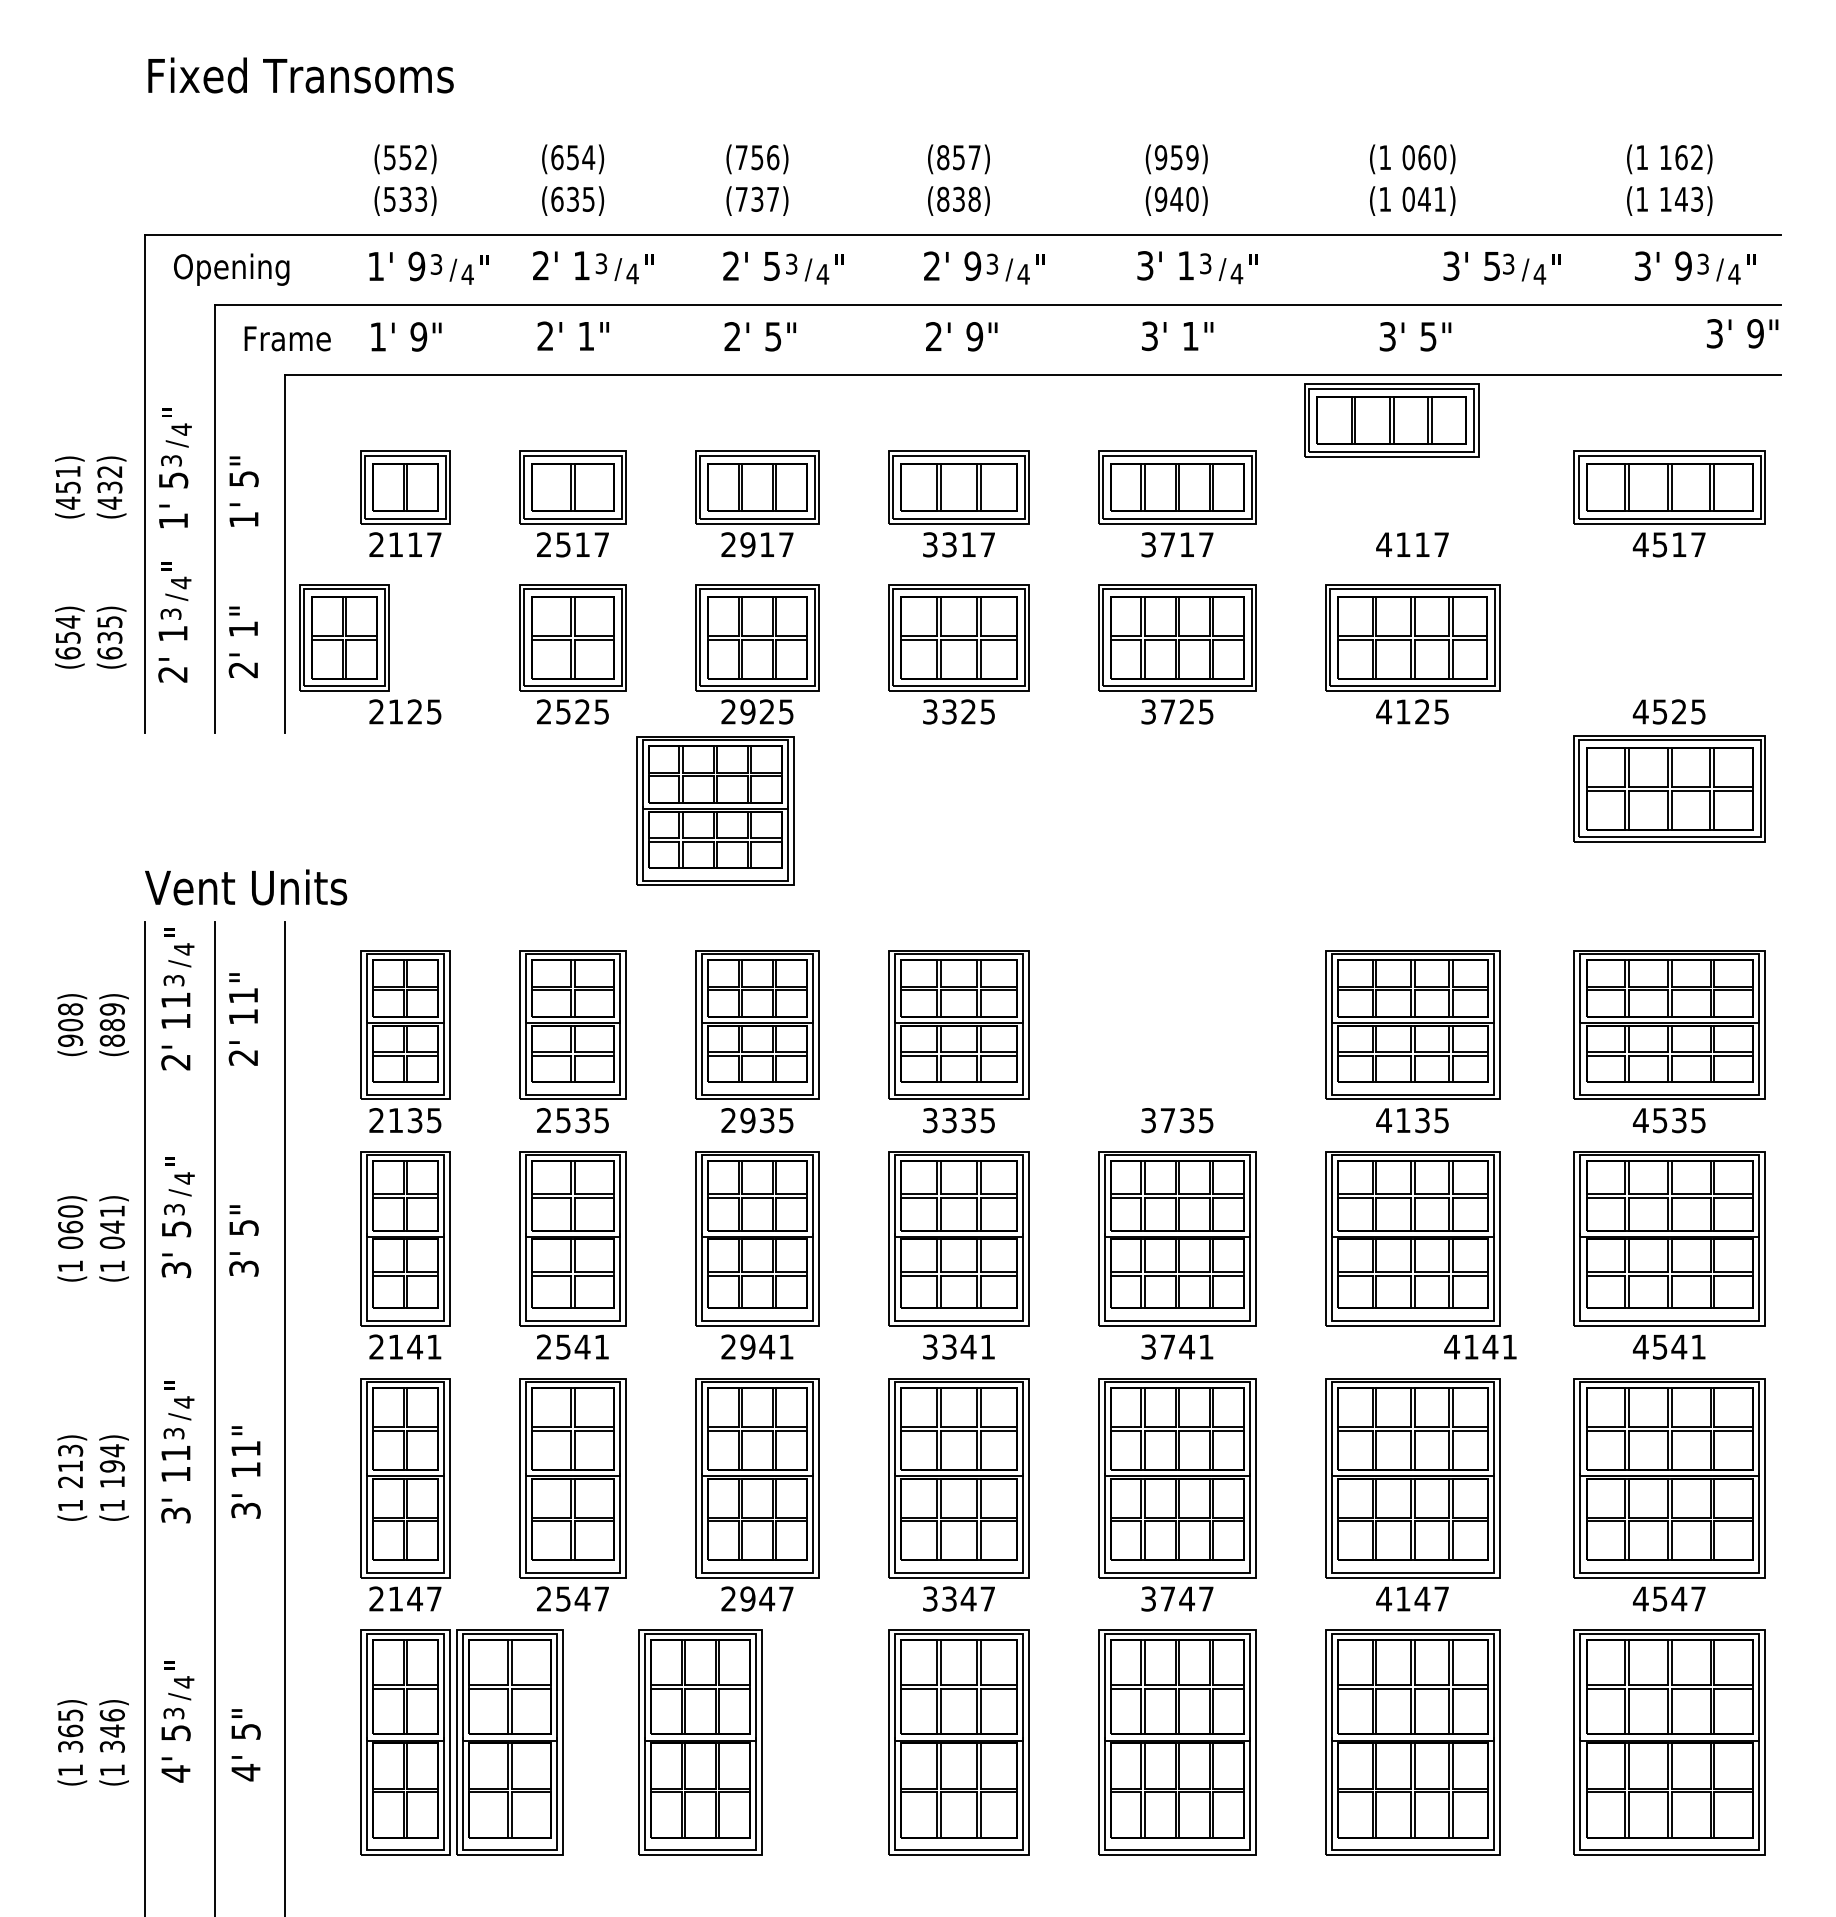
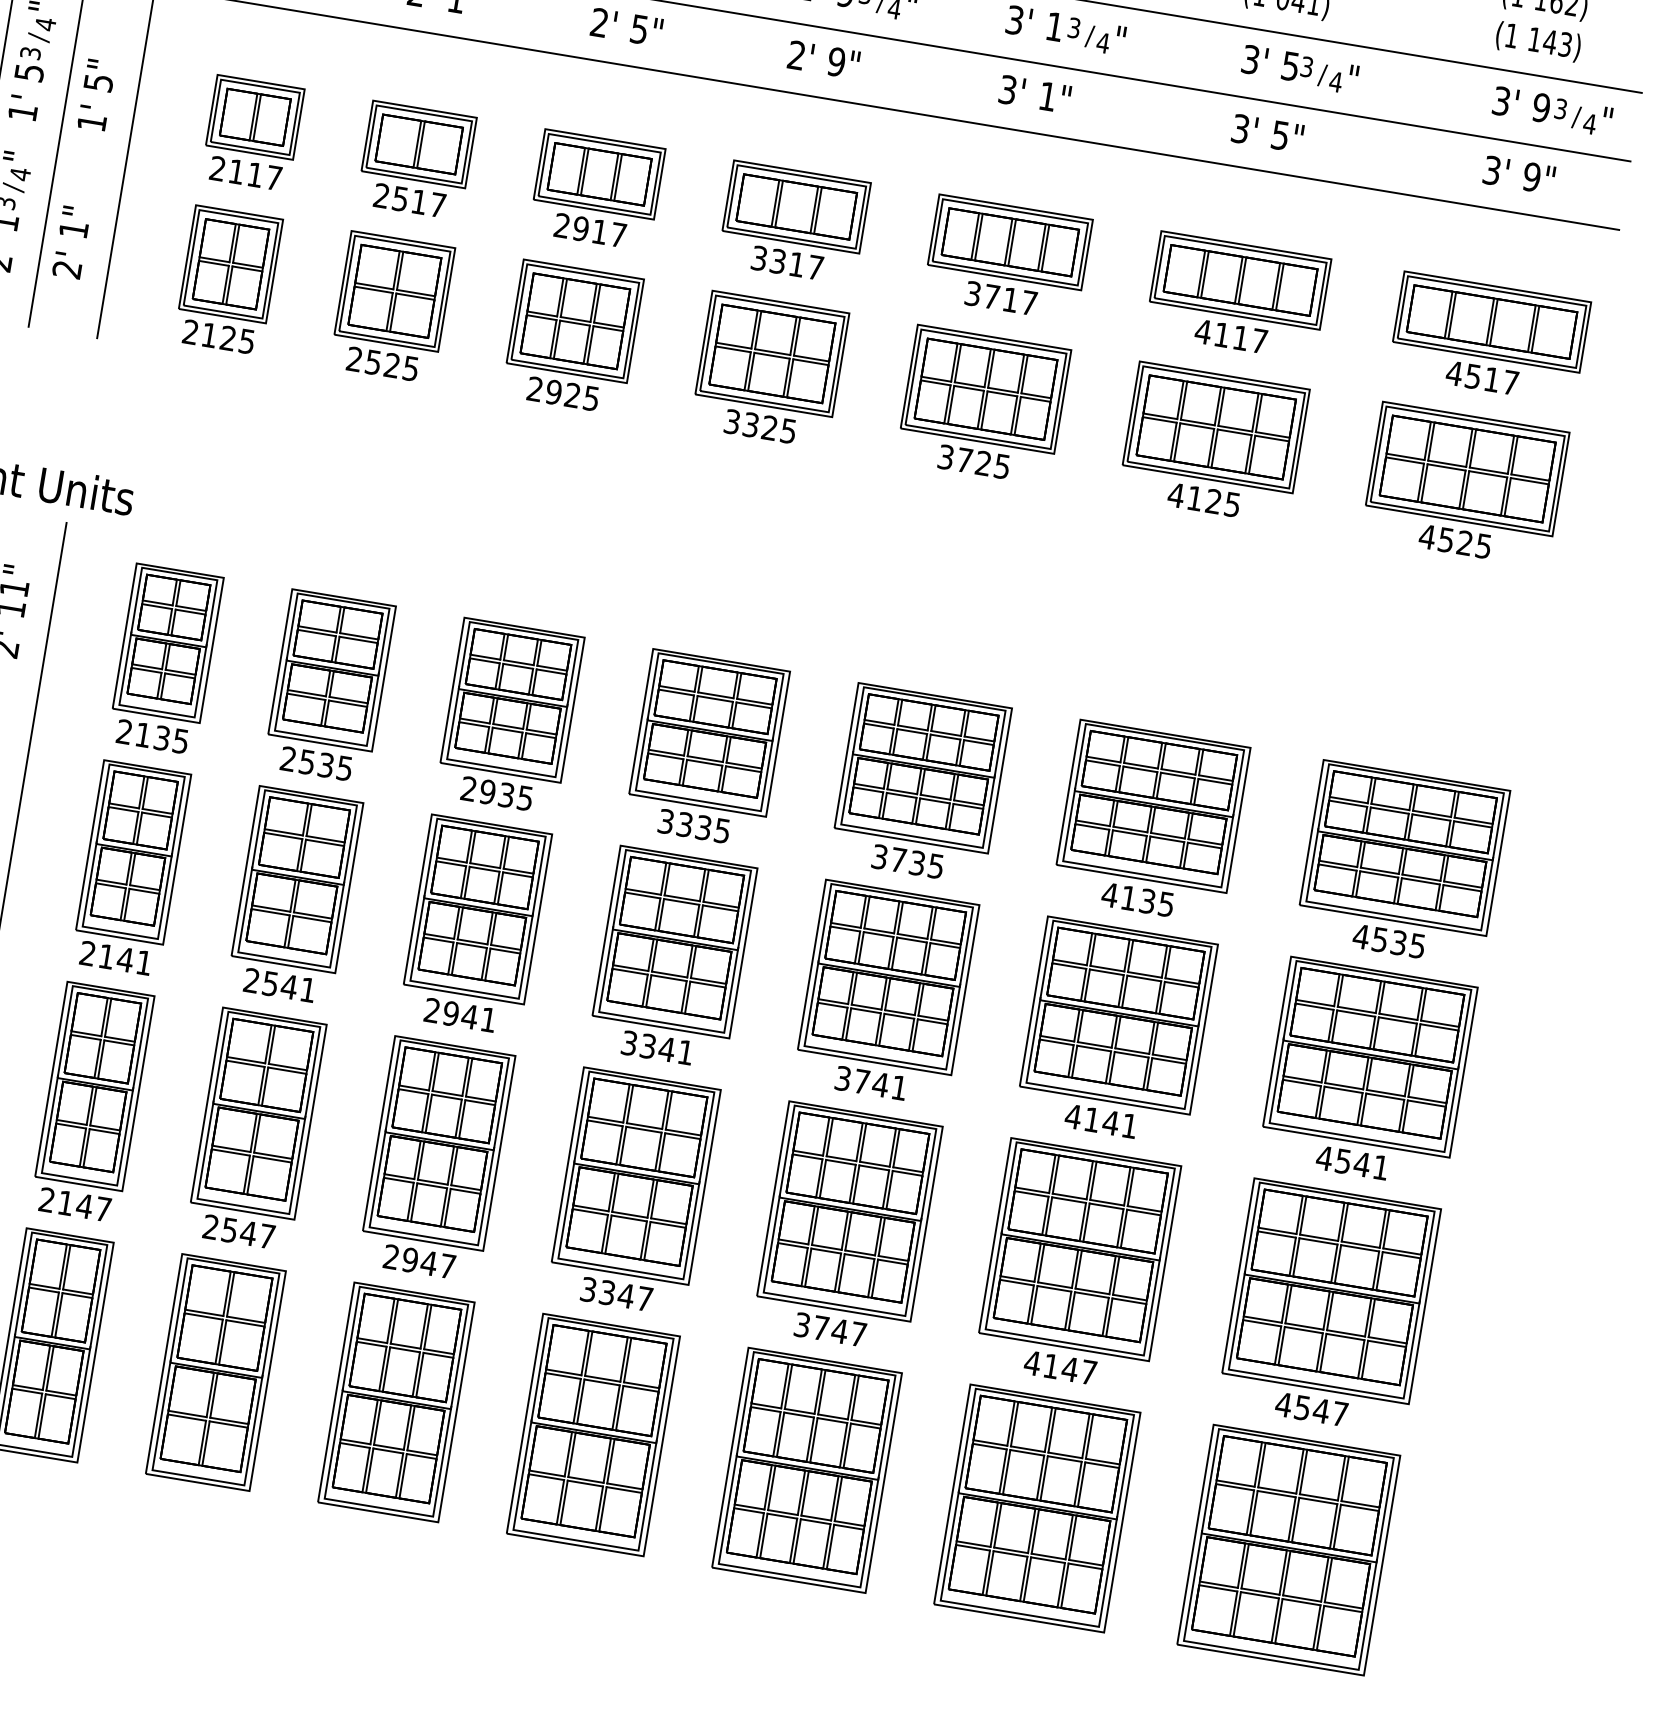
text: (1501, 267) -> (1299, 69), moved
text: (1742, 333) -> (1519, 174), moved
part: (1391, 420) -> (1240, 280), moved
part: (344, 637) -> (230, 264), moved
part: (1669, 788) -> (1467, 468), moved
part: (715, 810) -> (923, 767), moved
text: (1480, 1346) -> (1101, 1120), moved
part: (509, 1742) -> (215, 1372), moved
part: (700, 1742) -> (396, 1402), moved

